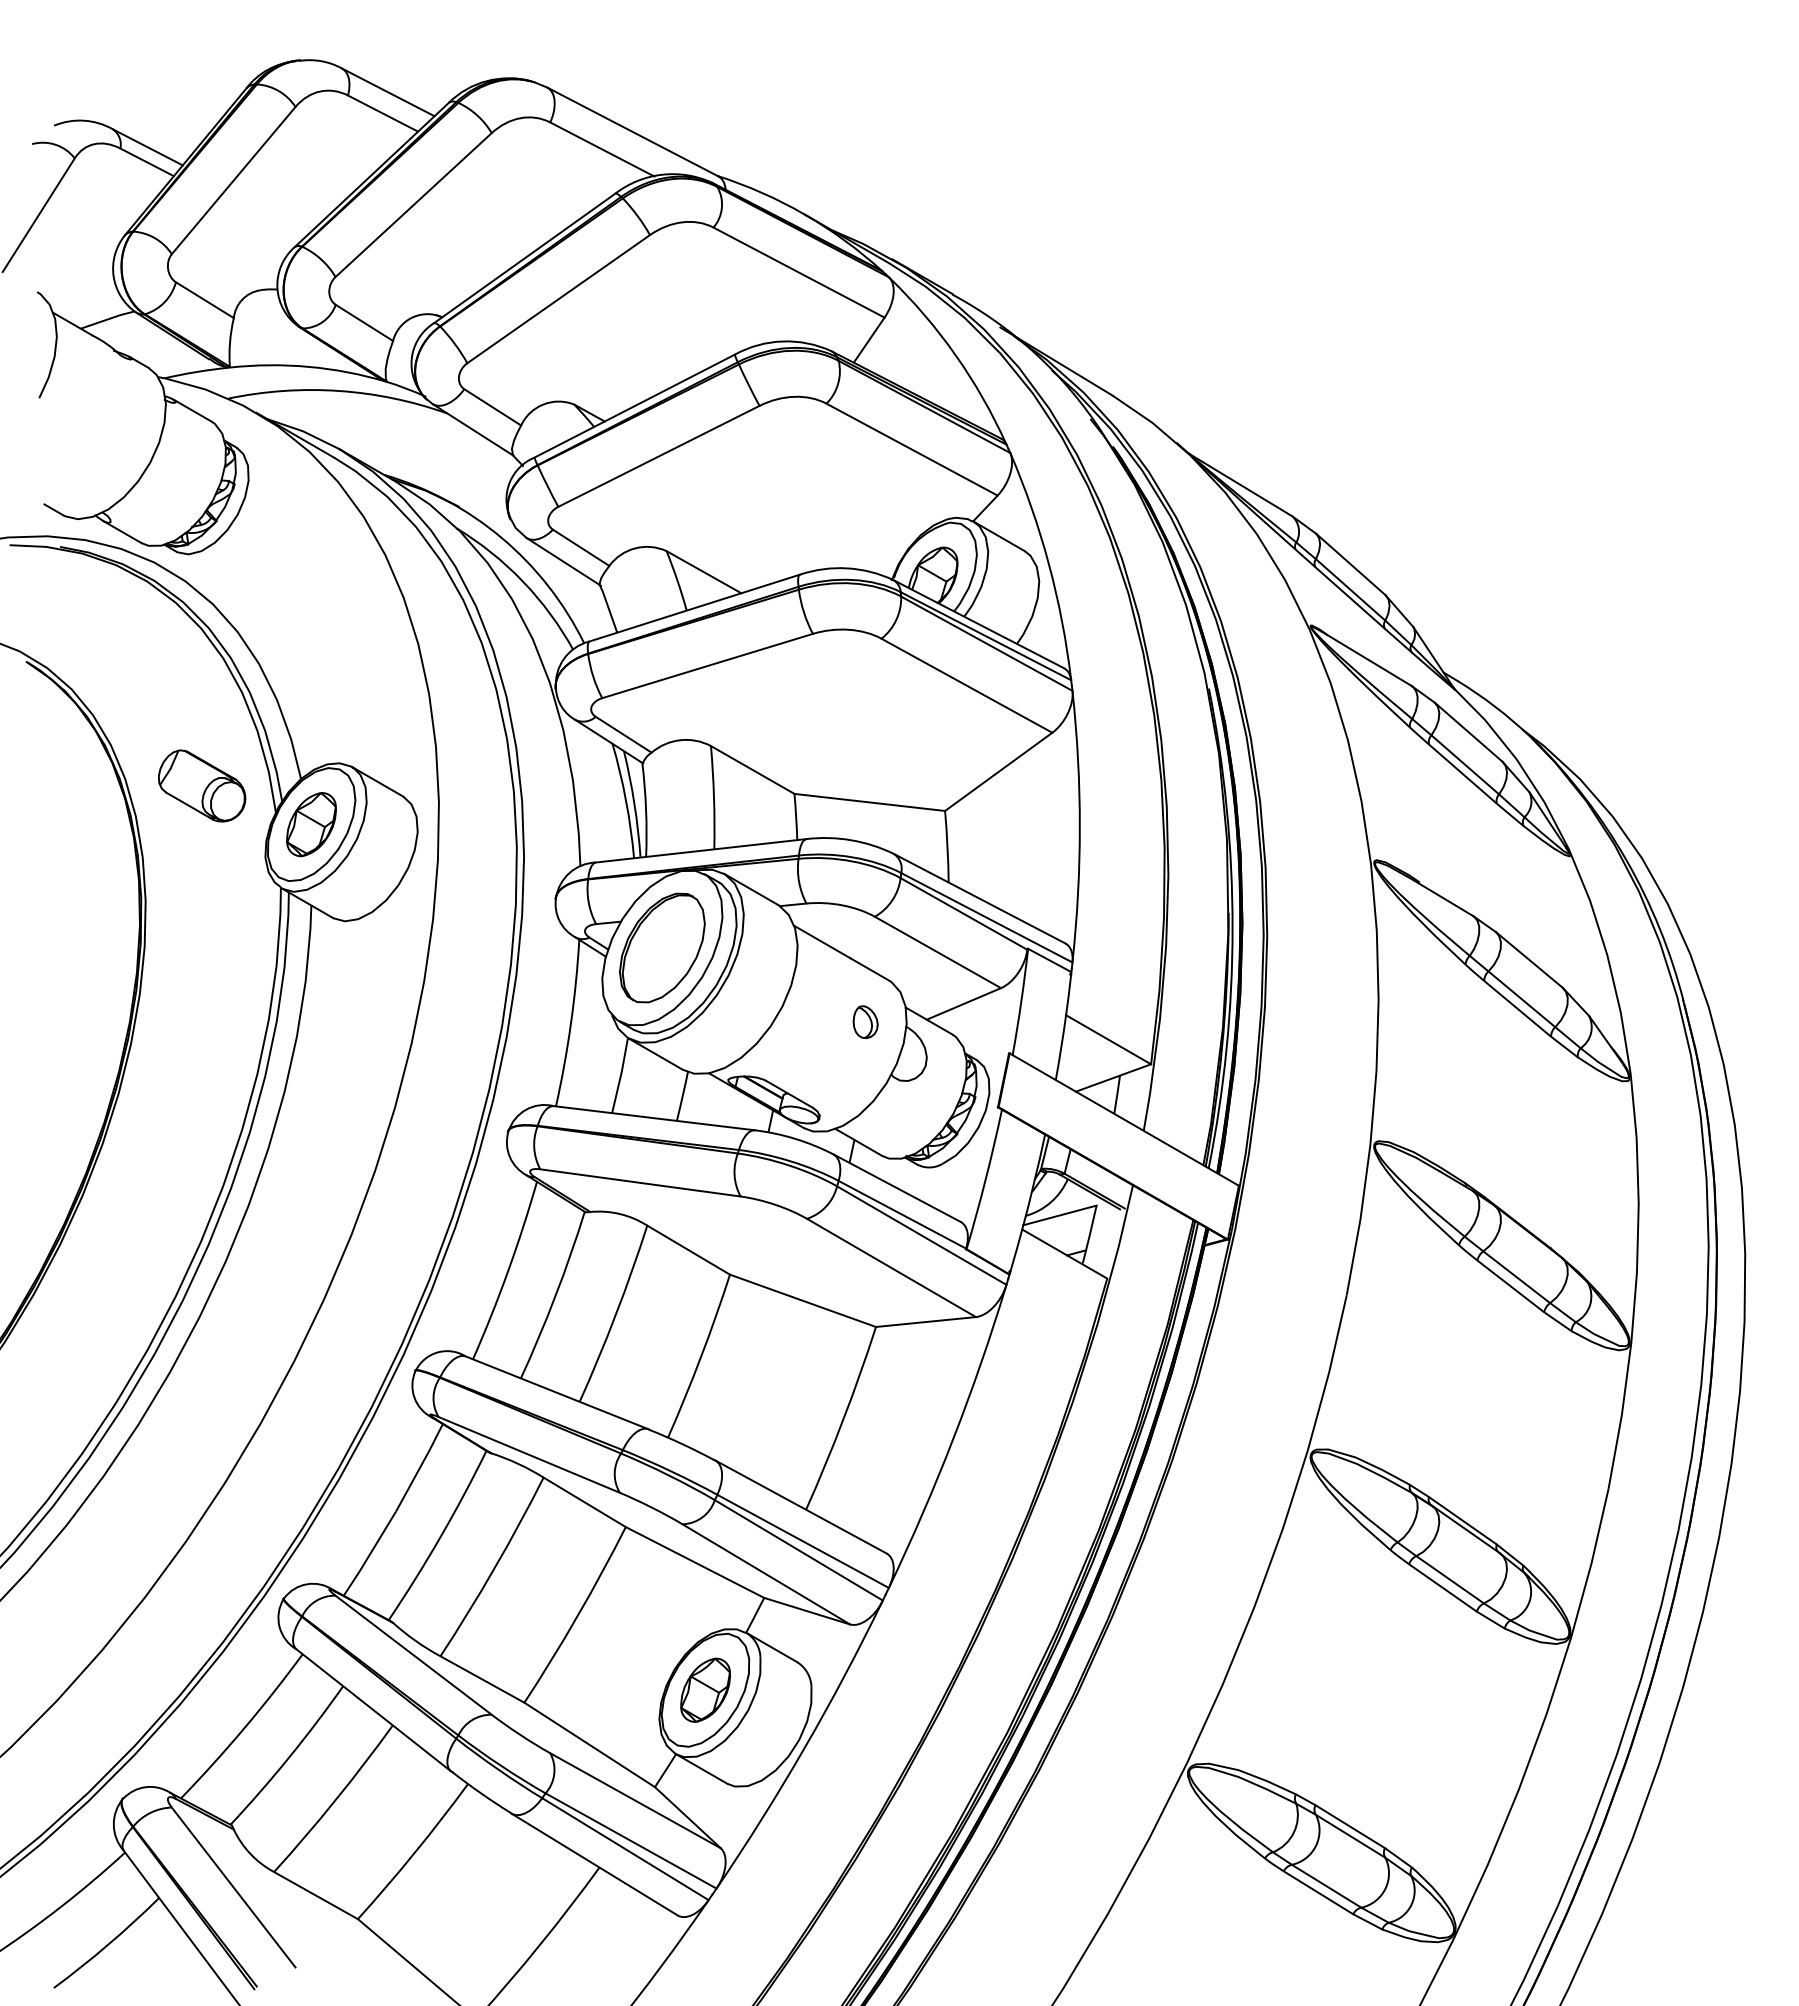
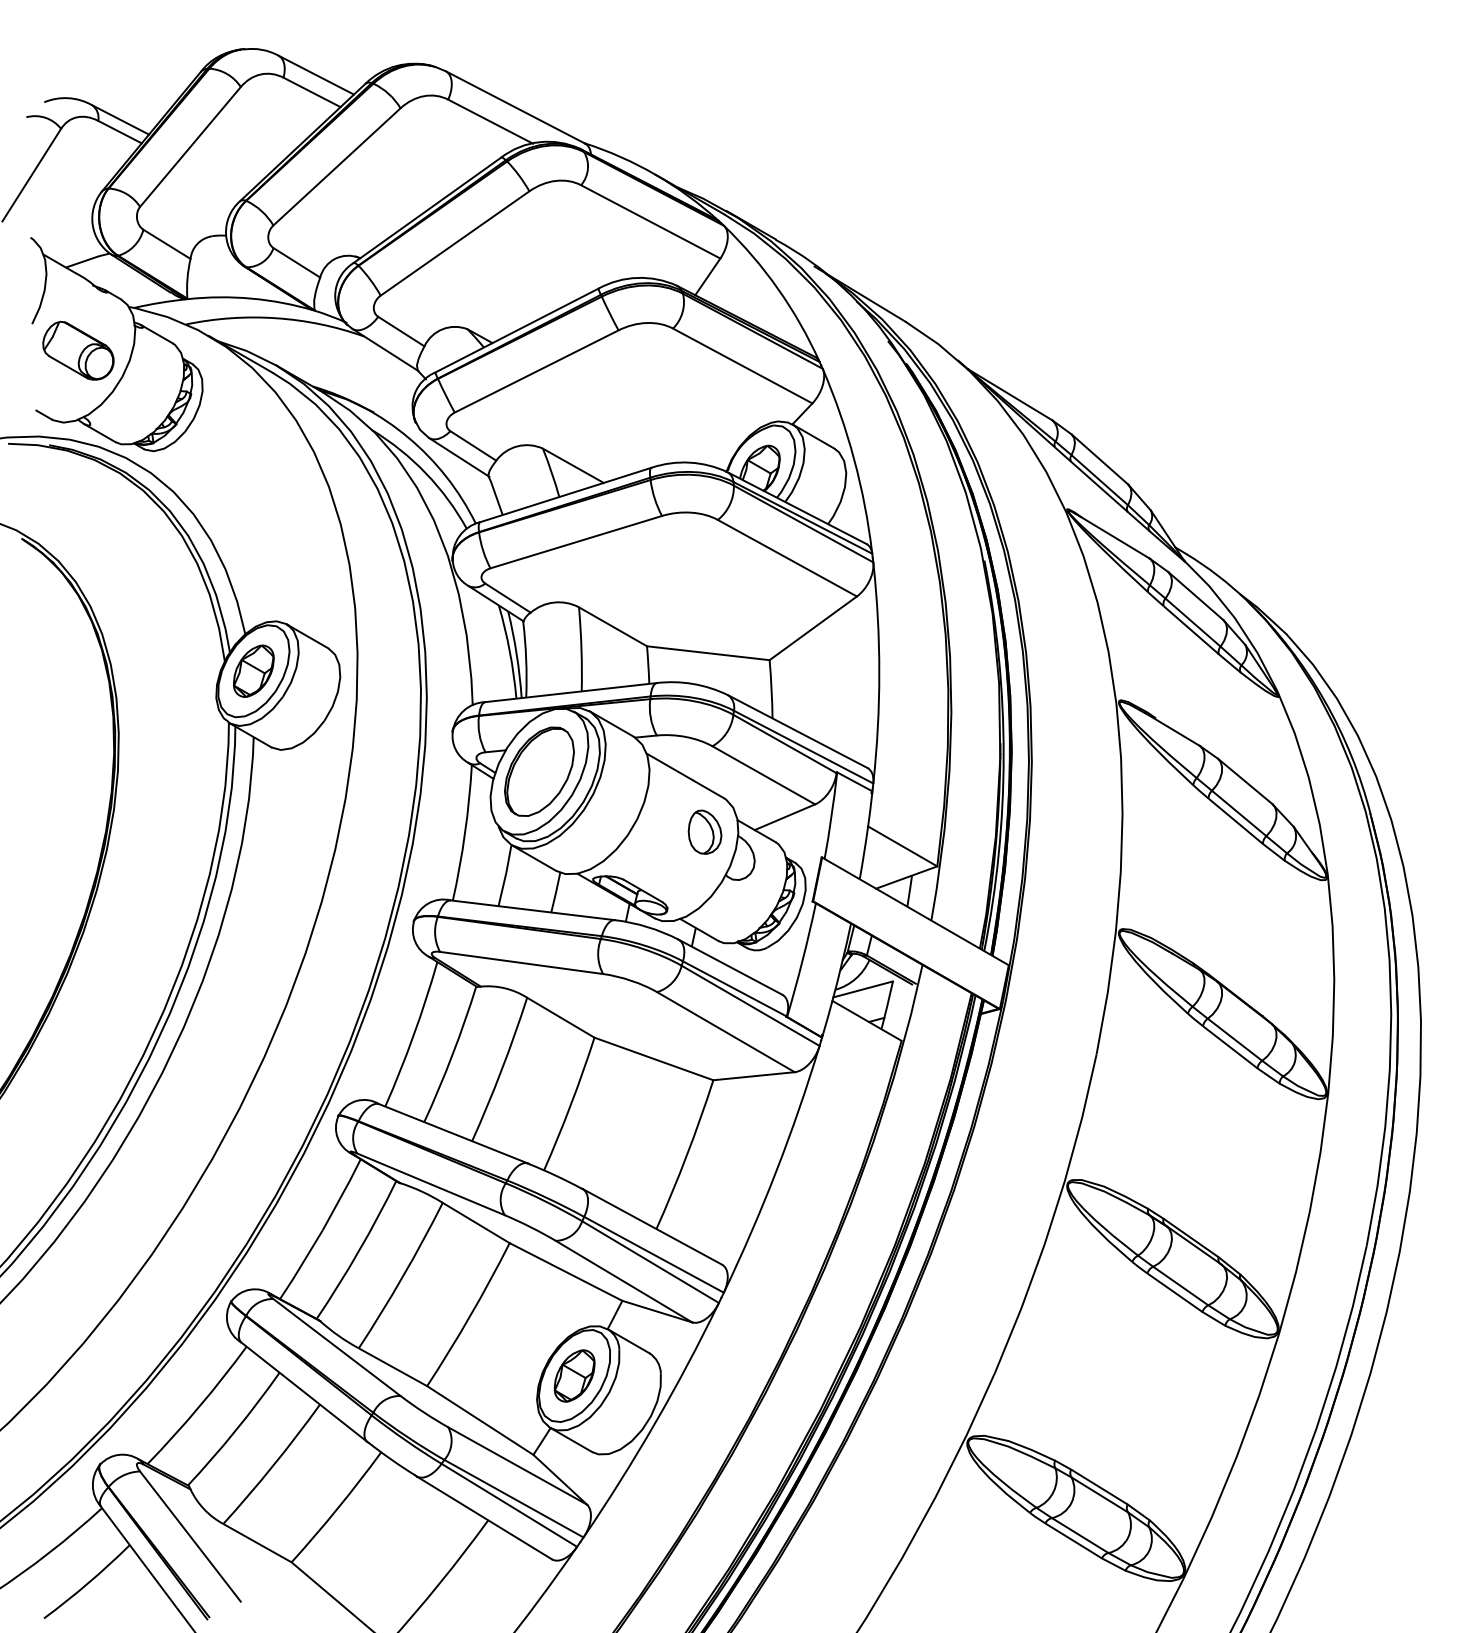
part: (202, 785) -> (78, 350), moved
part: (865, 1021) -> (704, 831), size x1.67

